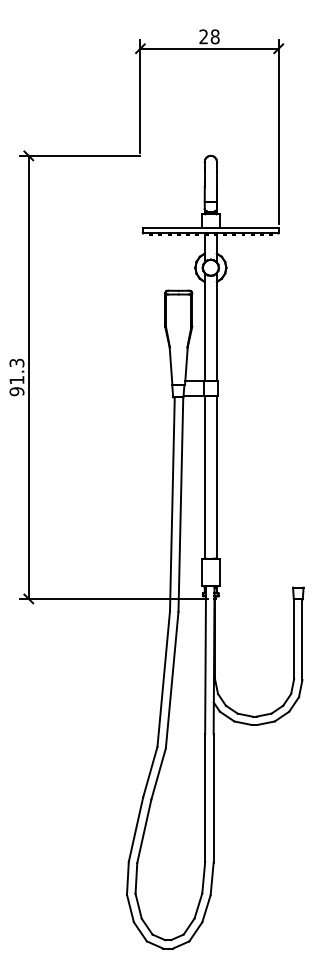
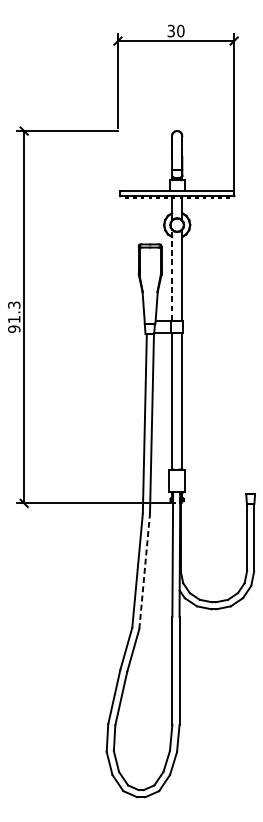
text: (209, 36) -> (176, 30), 28 -> 30
line: (204, 326) -> (171, 274), solid -> dashed
line: (172, 680) -> (144, 571), solid -> dashed

